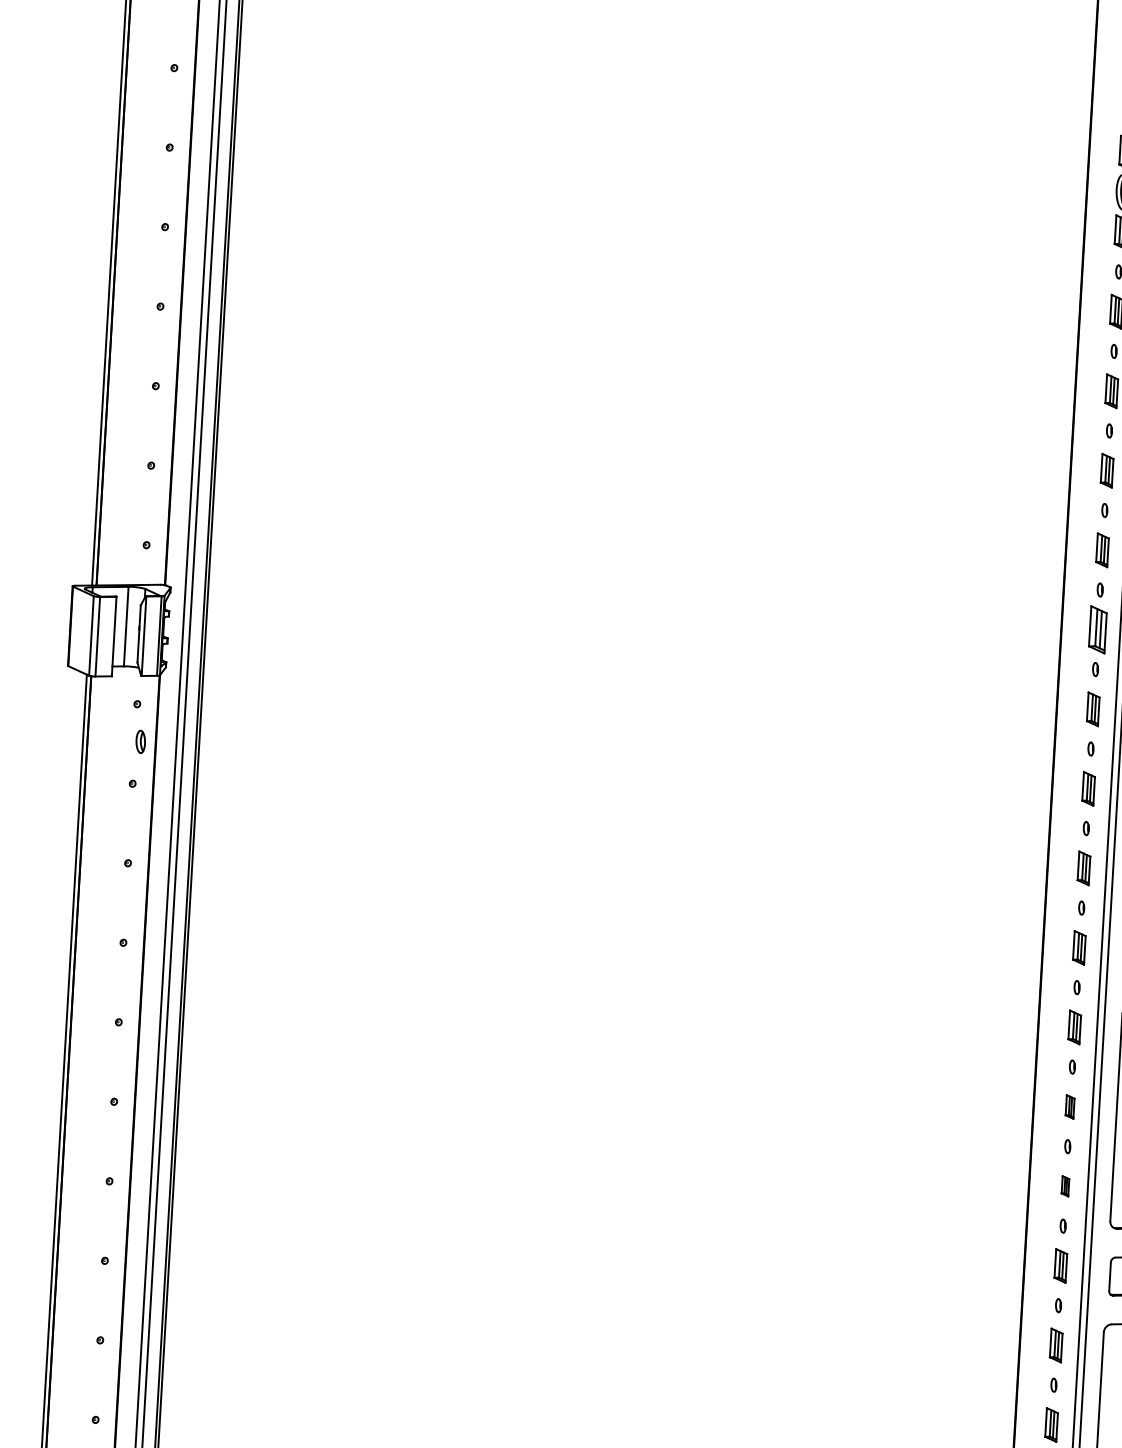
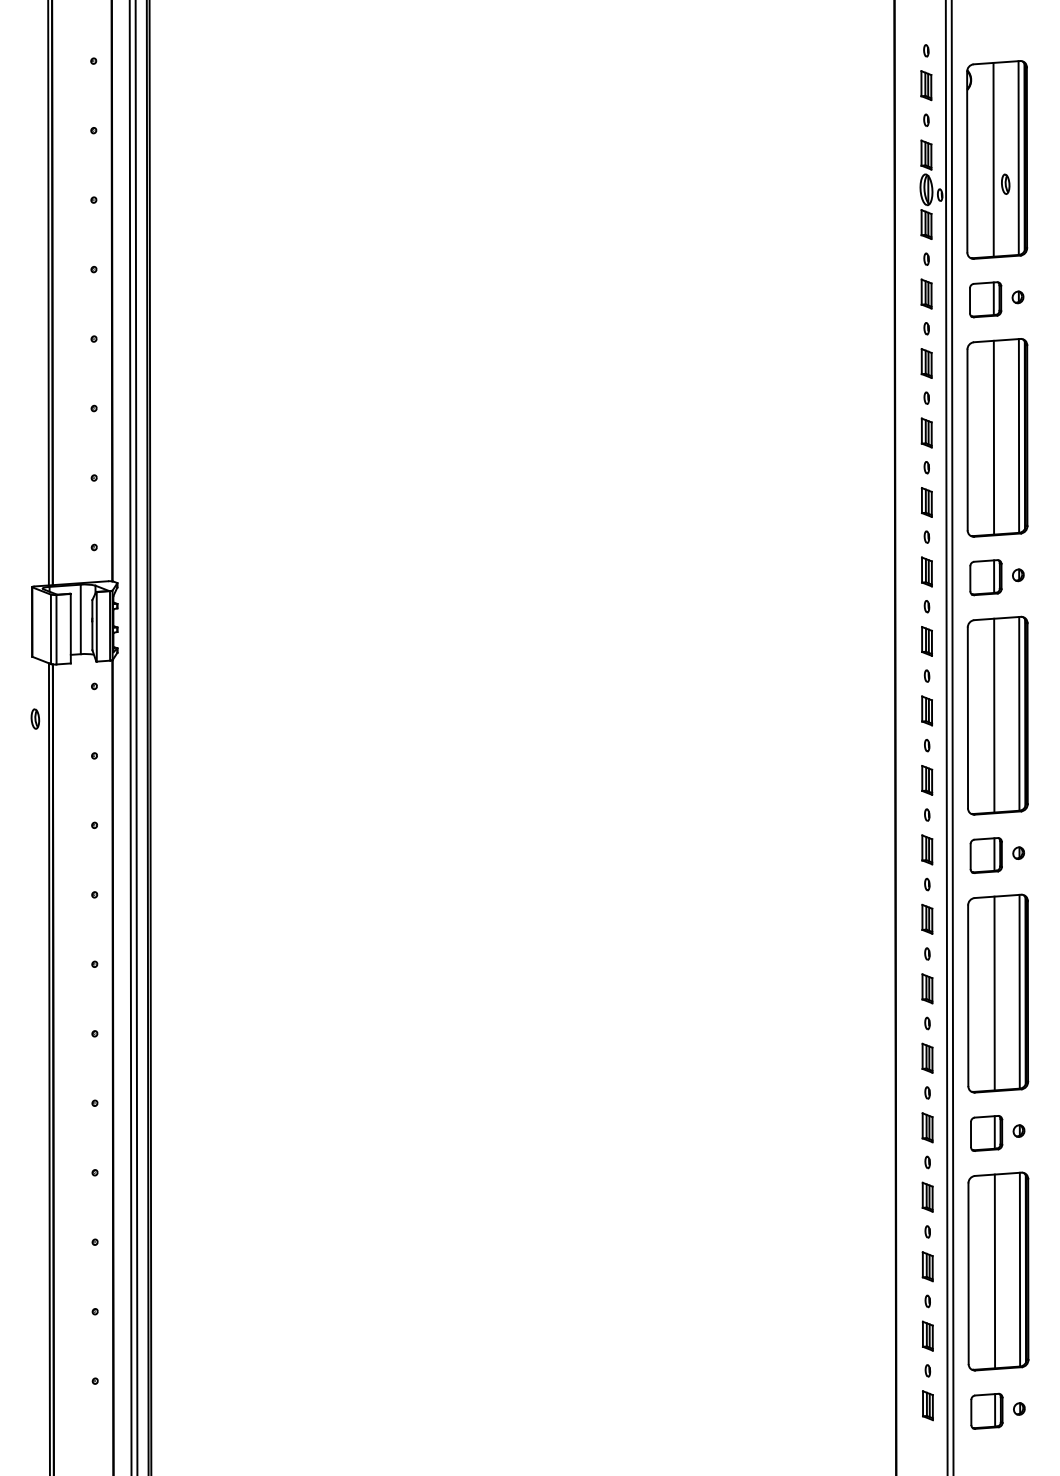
part: (1097, 629) -> (926, 571), size x0.71
part: (140, 741) -> (35, 718), moved
part: (1070, 1106) -> (927, 988), size x1.43
part: (1065, 1185) -> (927, 1057), size x1.67

